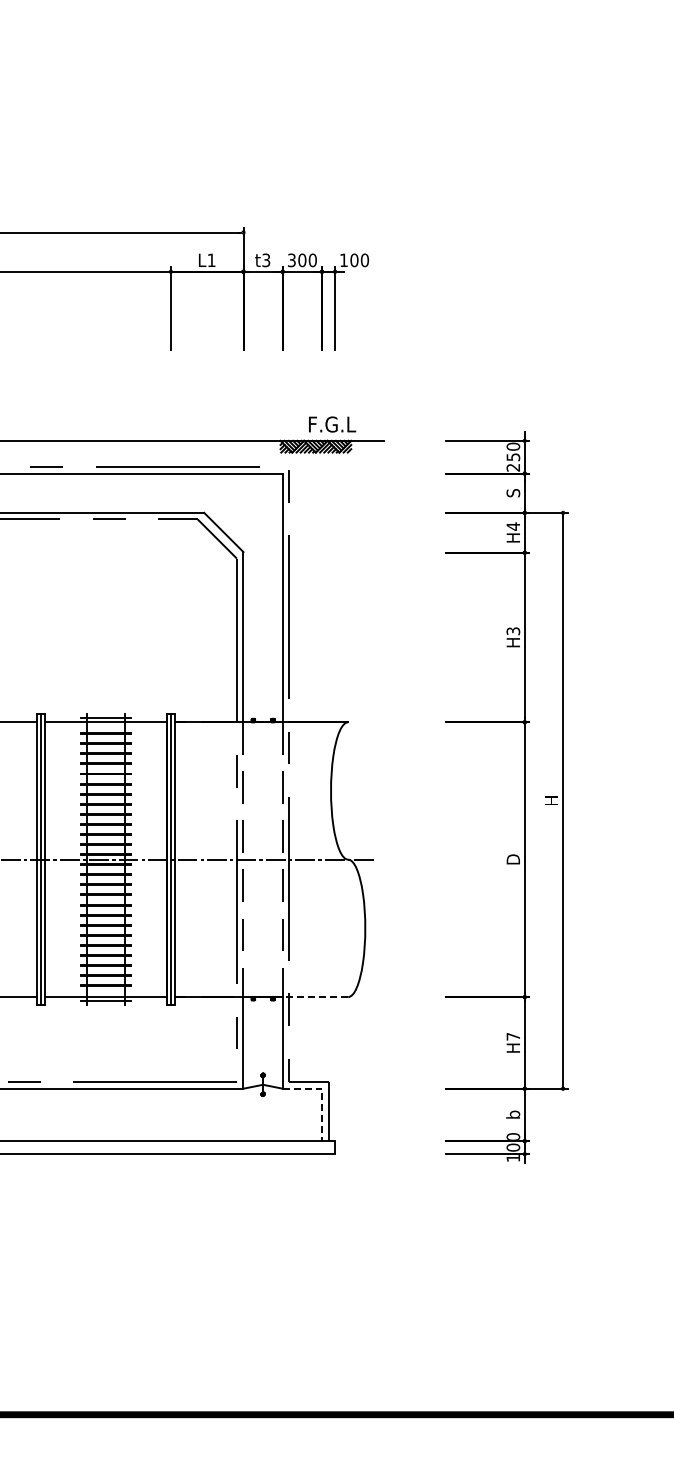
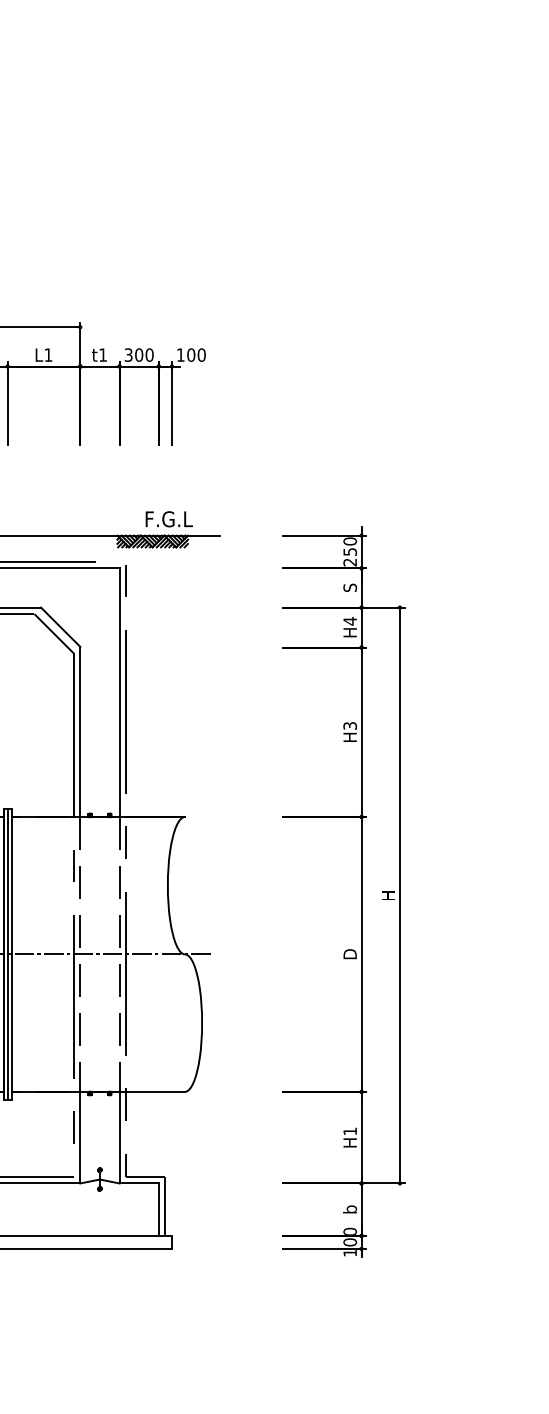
text: (266, 260) -> (103, 355), t3 -> t1
line: (315, 997) -> (152, 1092), dashed -> solid
text: (512, 1036) -> (349, 1131), H7 -> H1
line: (322, 1094) -> (159, 1189), dashed -> solid

